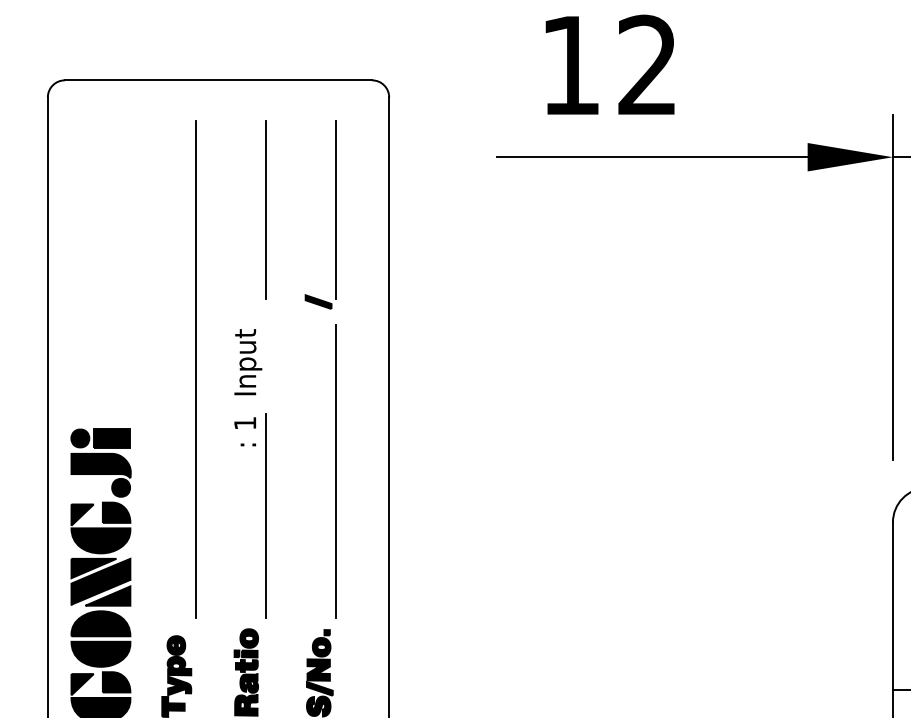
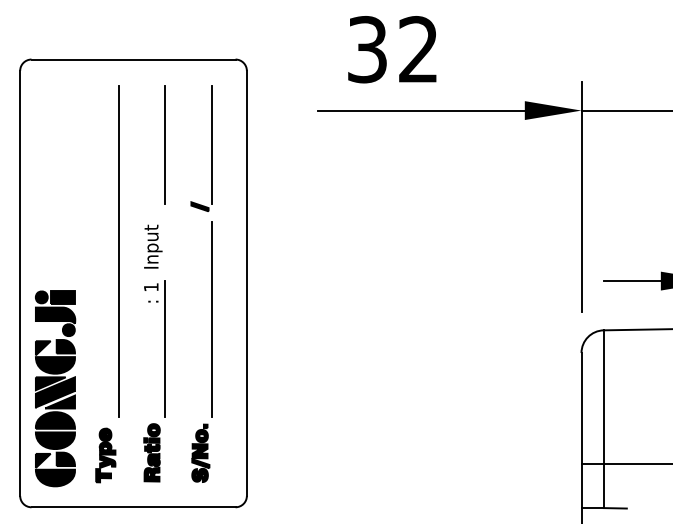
text: (570, 65) -> (367, 49), 12 -> 32

